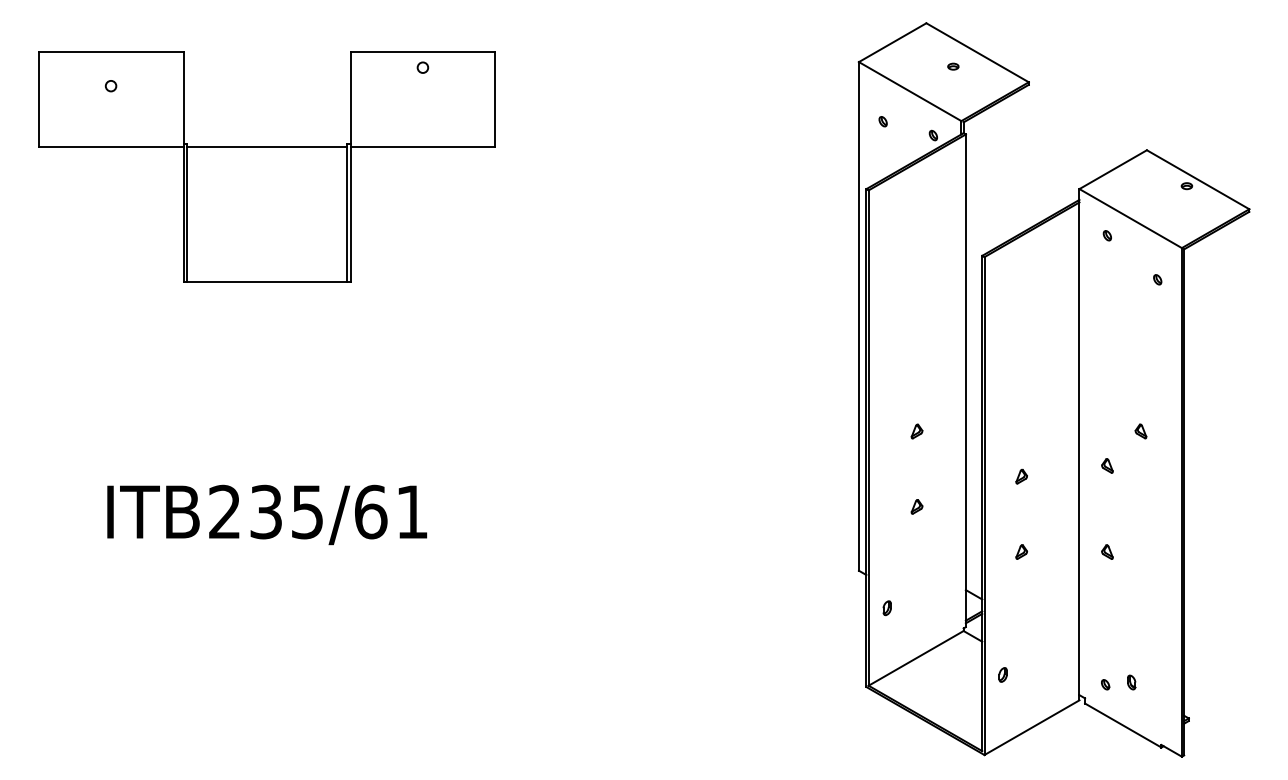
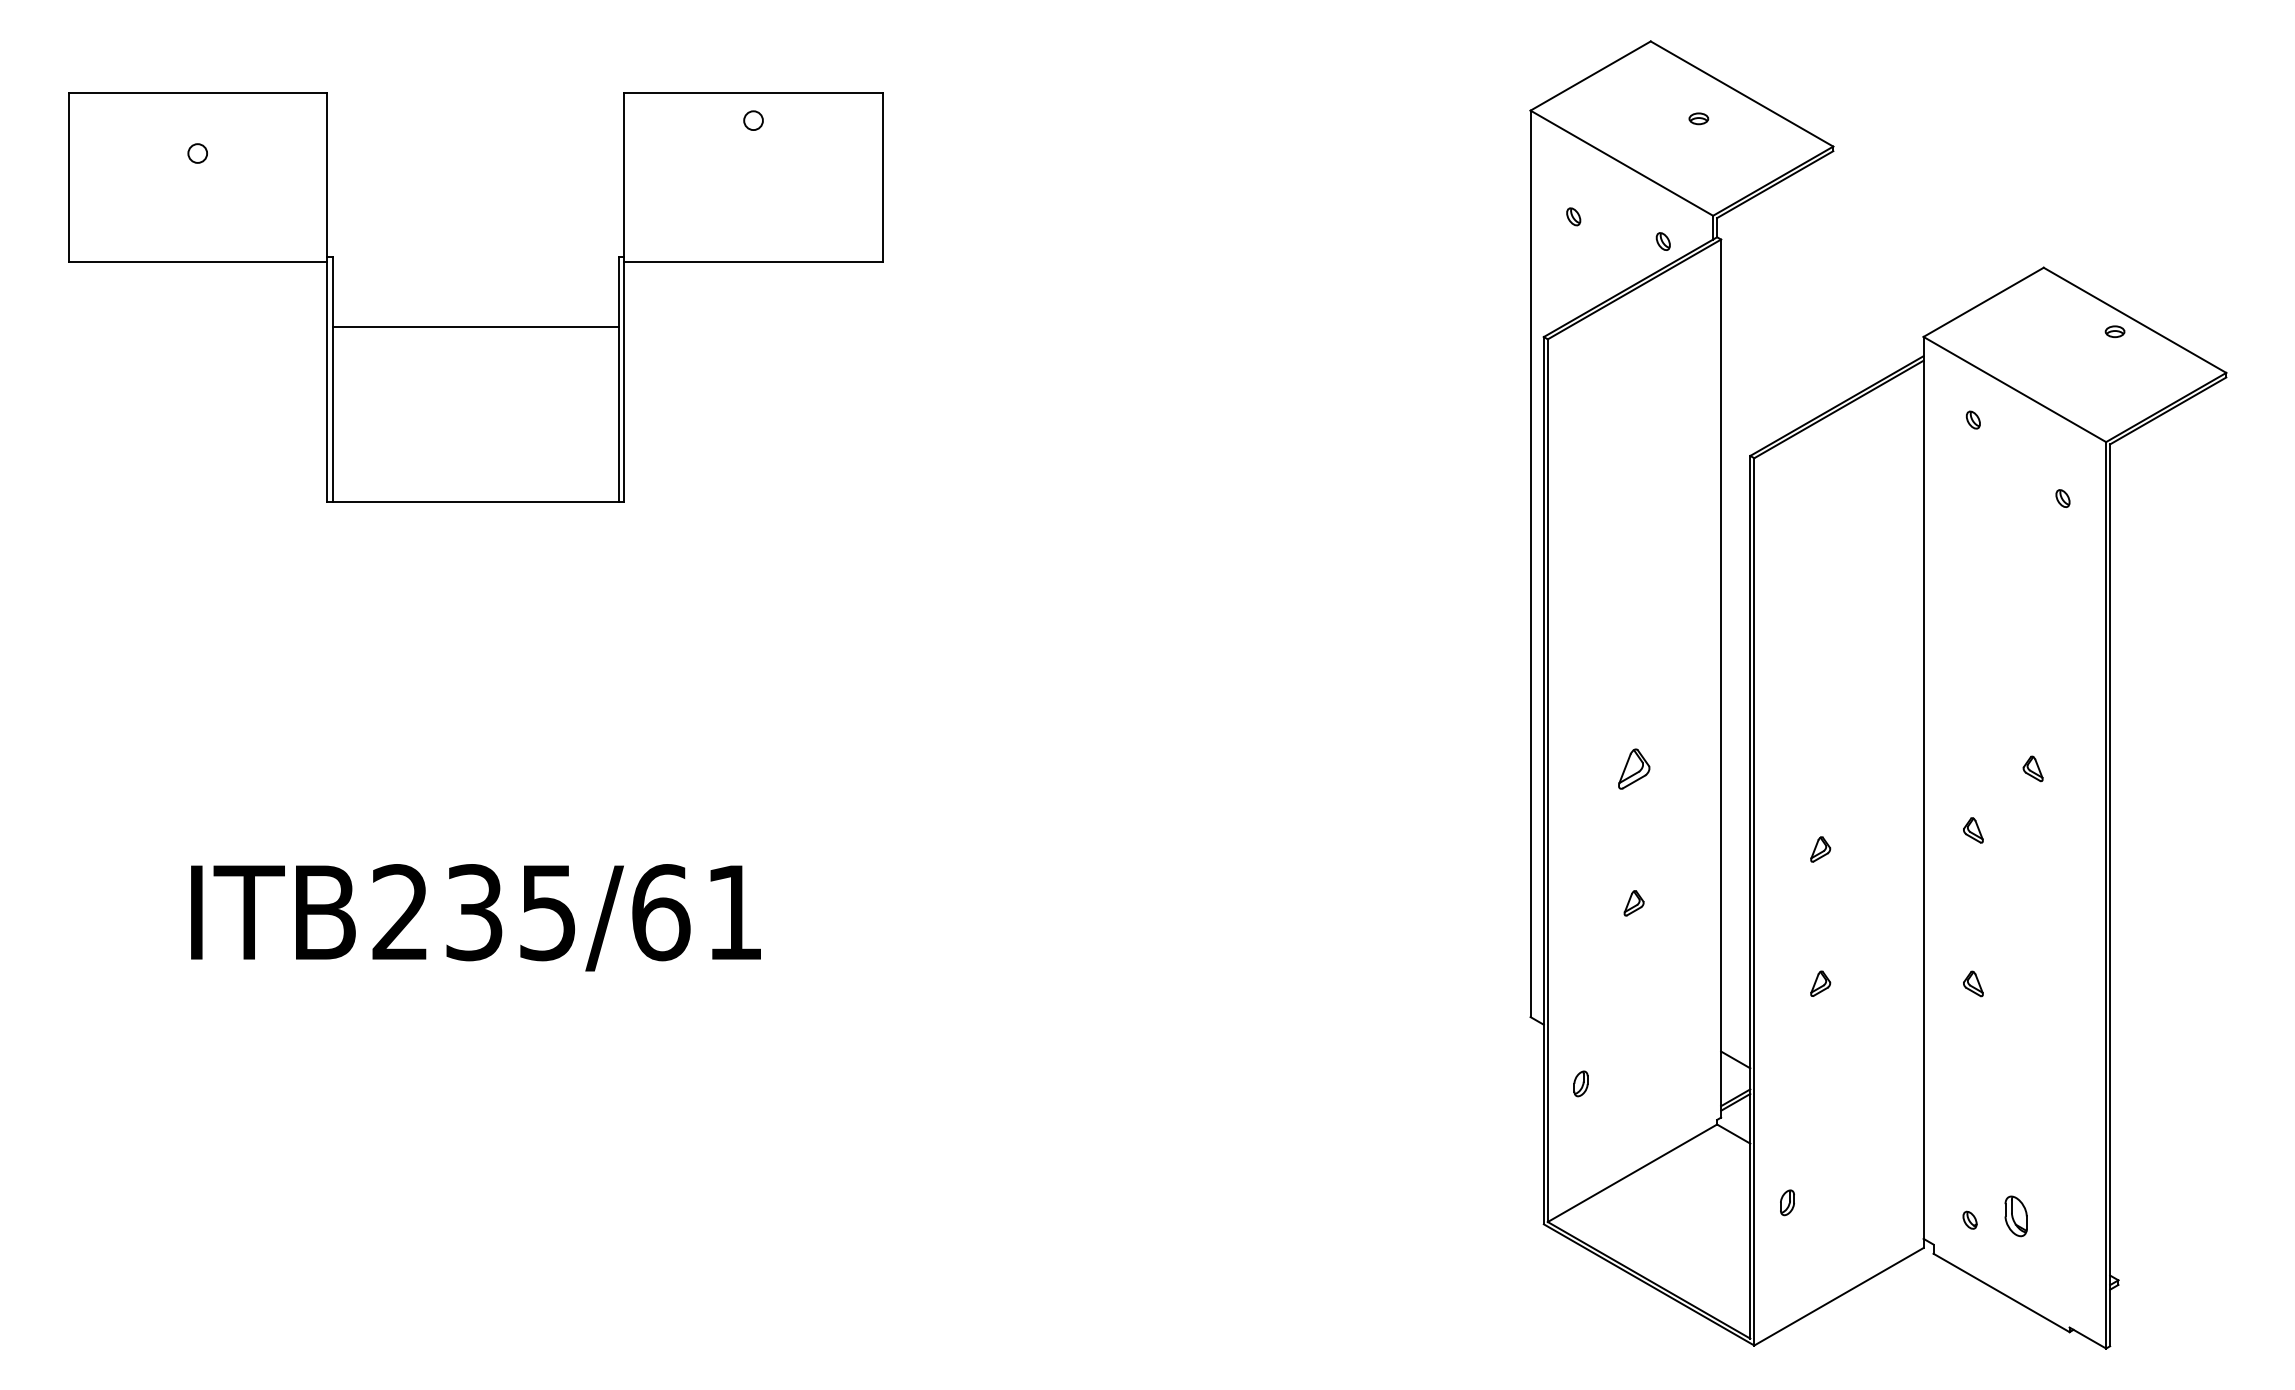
line: (266, 147) -> (474, 326), moved
part: (916, 431) -> (1633, 768), size x1.6
part: (1131, 682) -> (2016, 1216), size x1.6

